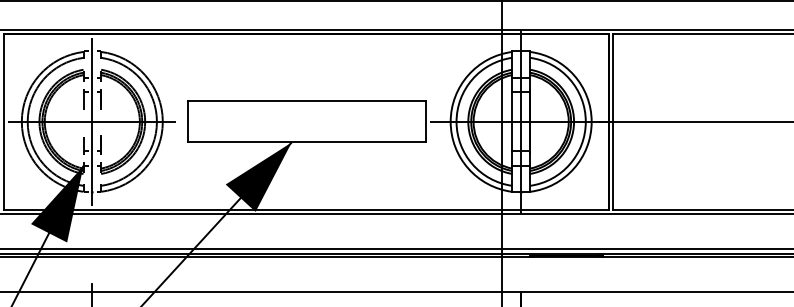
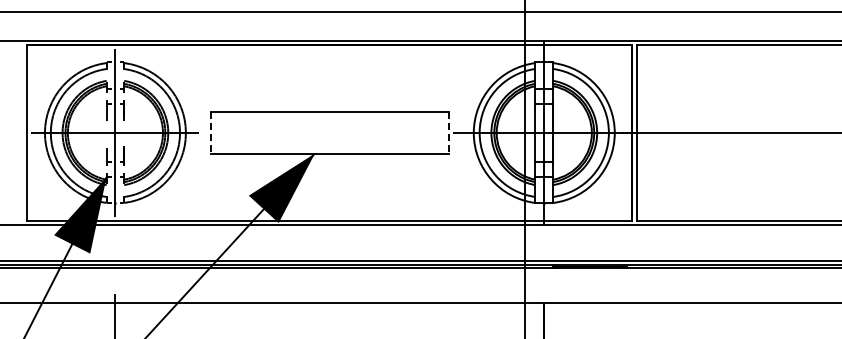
line: (187, 122) -> (210, 133), solid -> dashed
line: (425, 122) -> (448, 133), solid -> dashed

